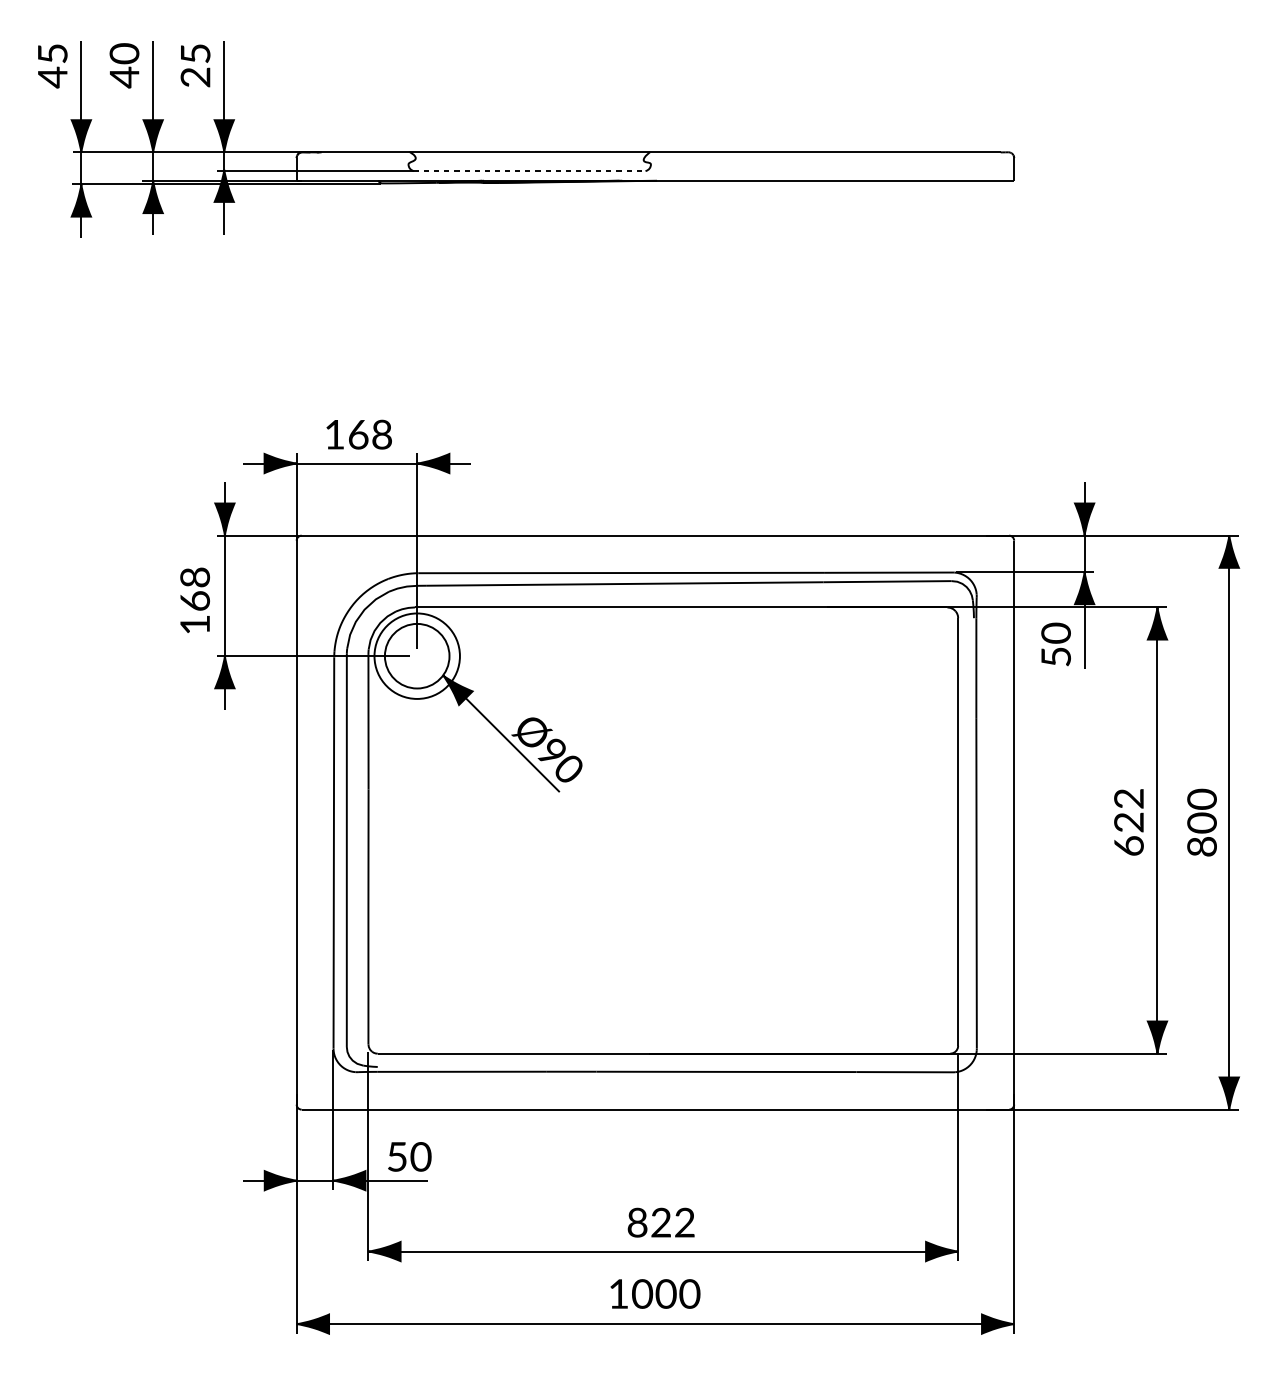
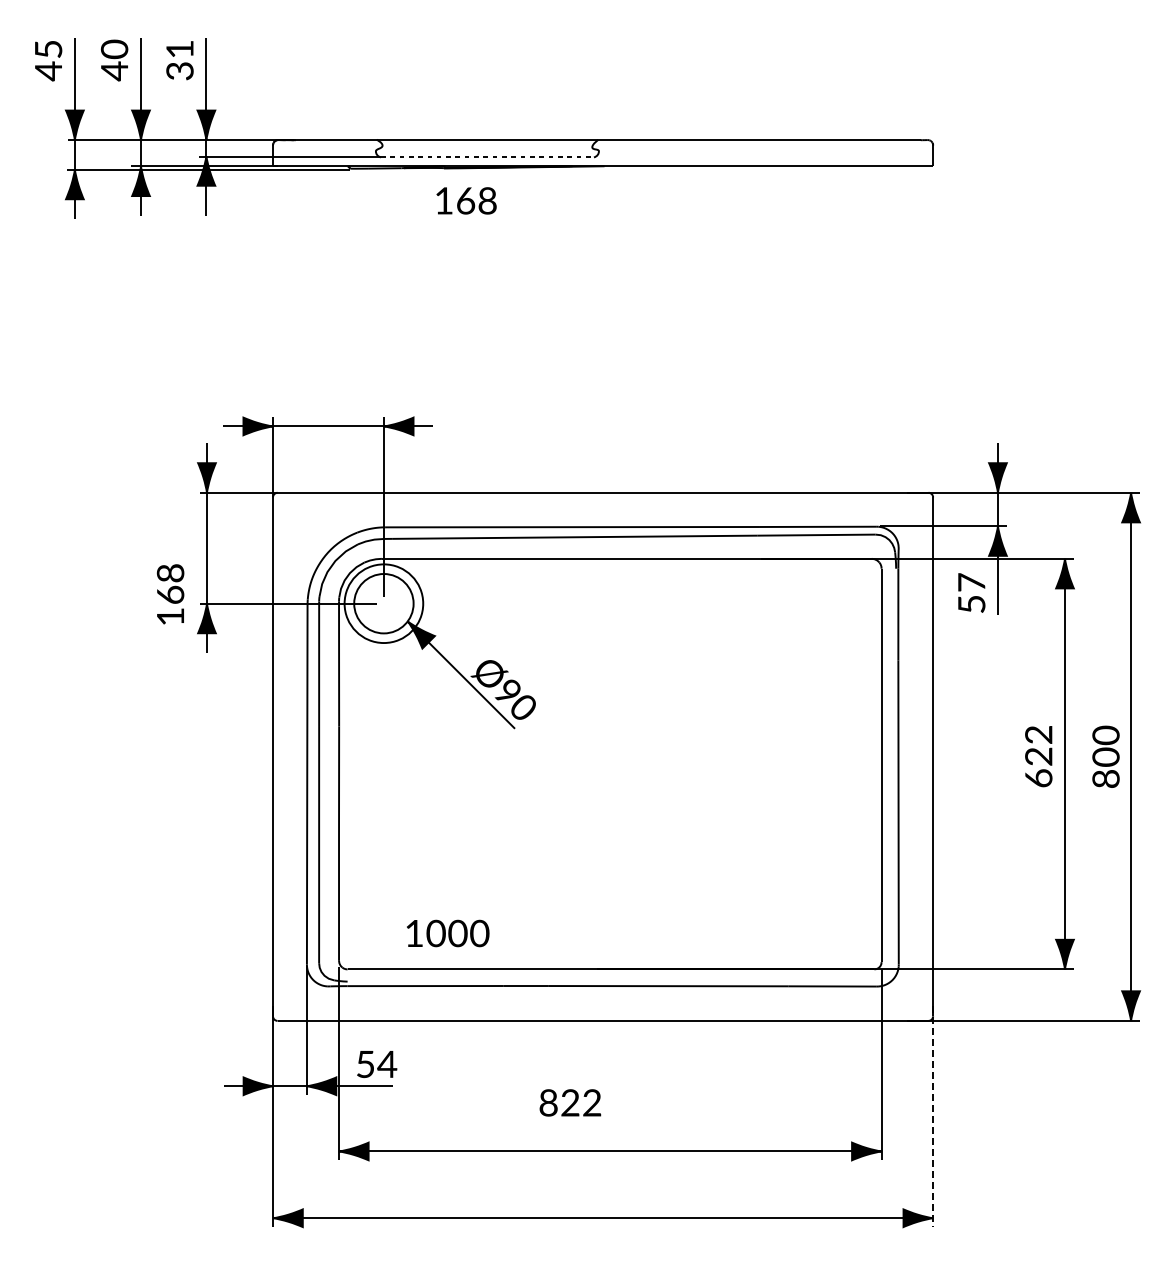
text: (195, 65) -> (179, 60), 25 -> 31
text: (359, 434) -> (466, 200), moved
text: (195, 600) -> (170, 594), moved
text: (1055, 633) -> (971, 582), 50 -> 57
text: (421, 1155) -> (387, 1063), 50 -> 54
line: (1014, 1214) -> (933, 1117), solid -> dashed
text: (661, 1222) -> (570, 1102), moved
text: (655, 1293) -> (448, 933), moved

